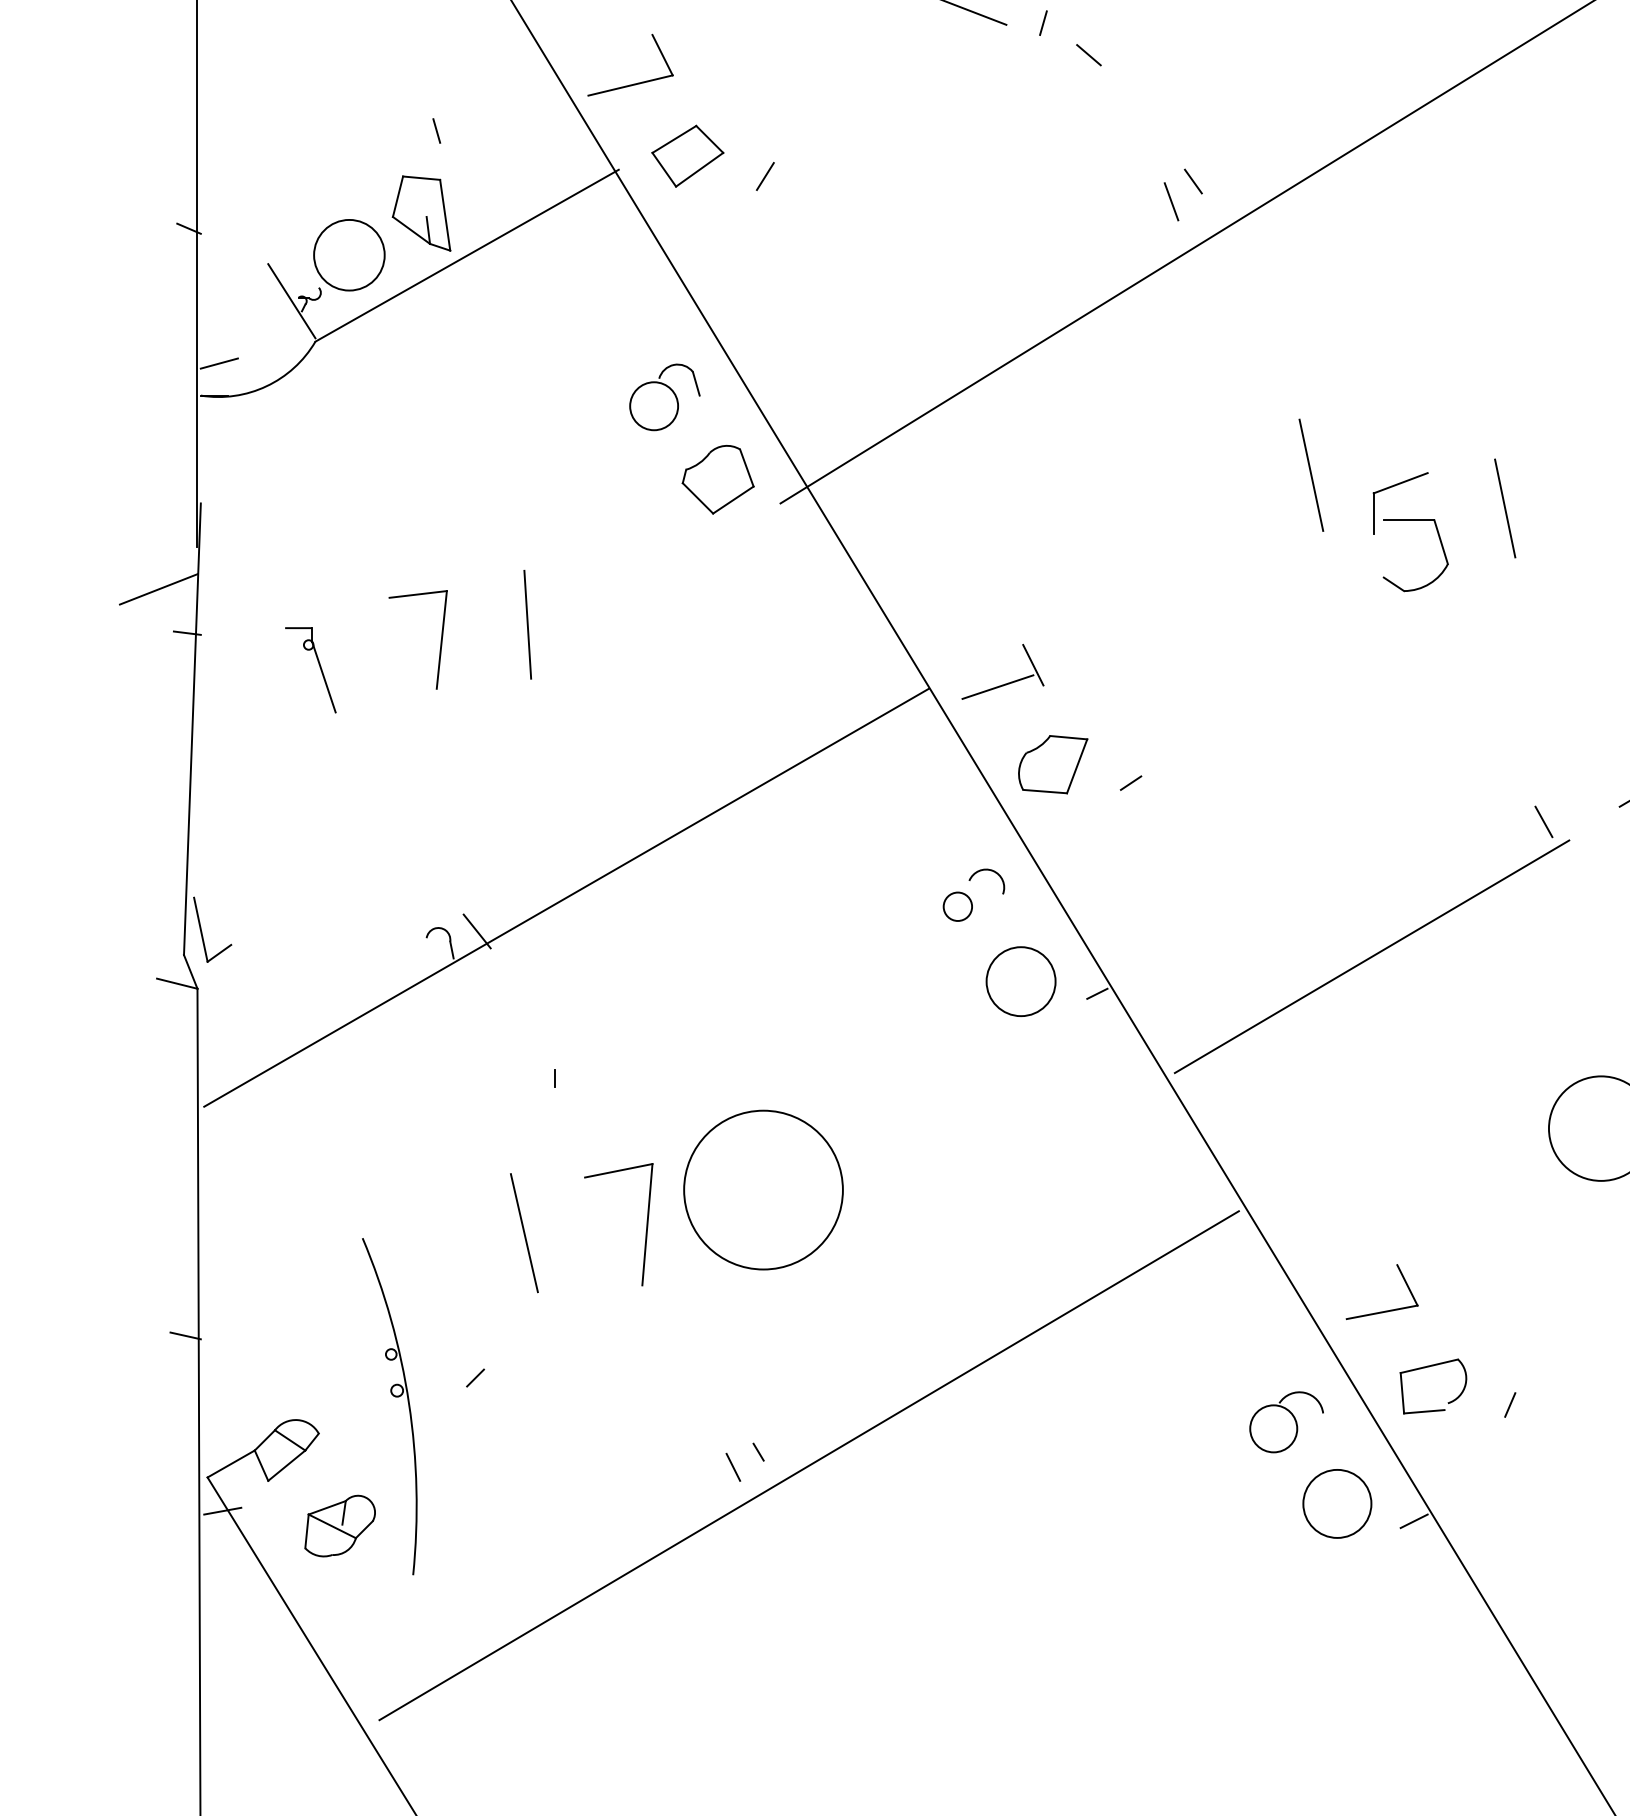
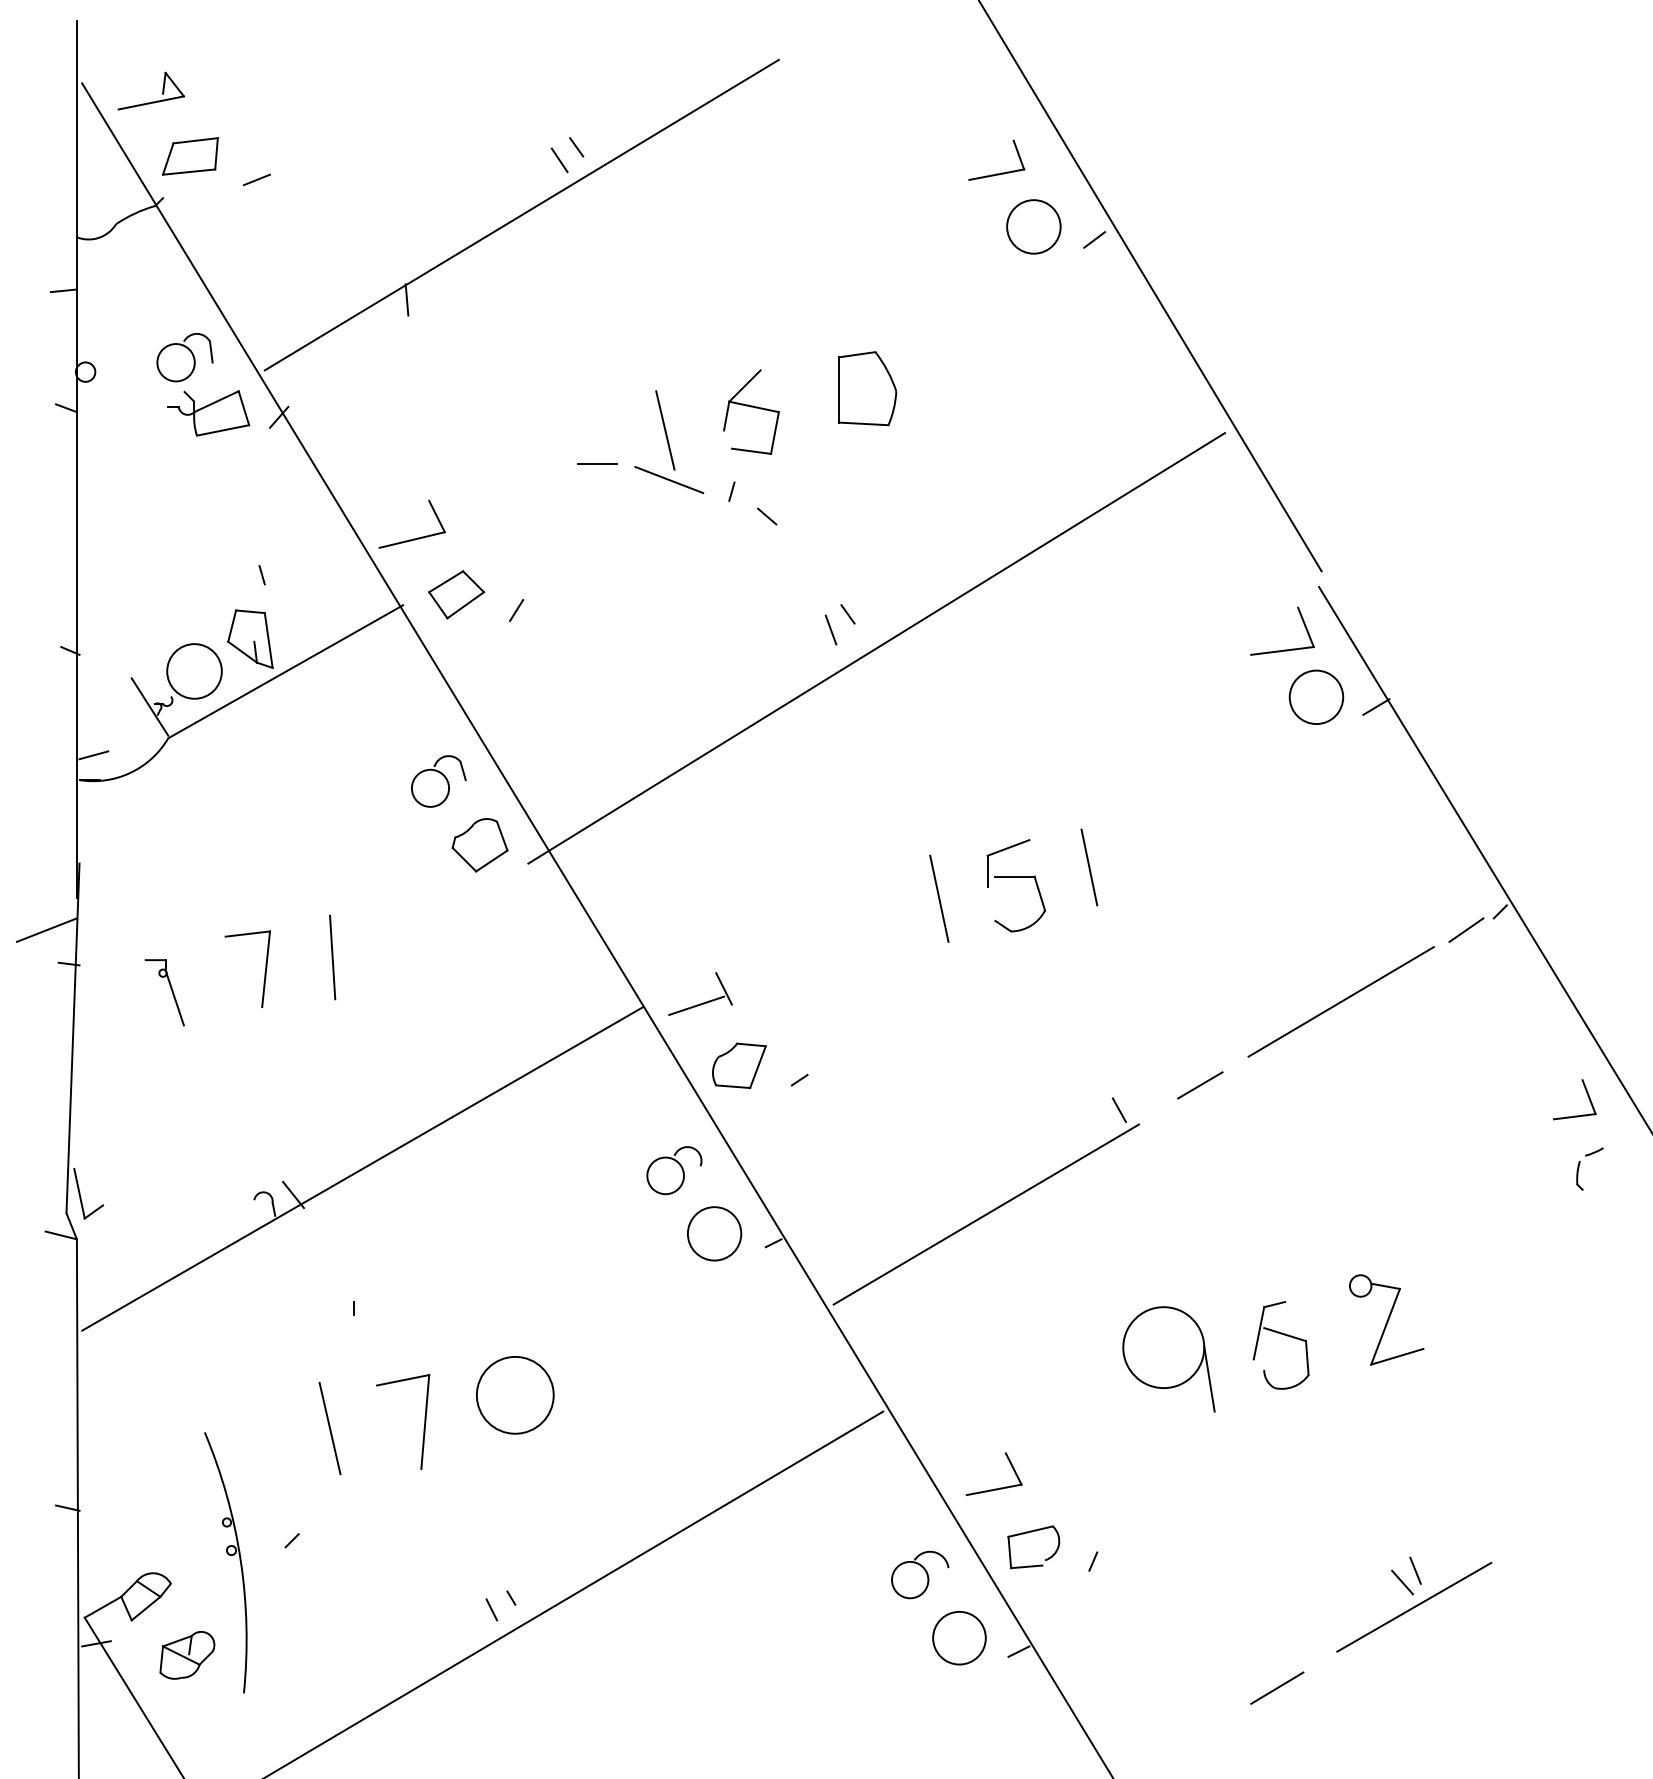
line: (1311, 474) -> (939, 898), moved
circle: (957, 906) -> (665, 1175), size x1.67
circle: (763, 1190) -> (515, 1395), size x0.62

